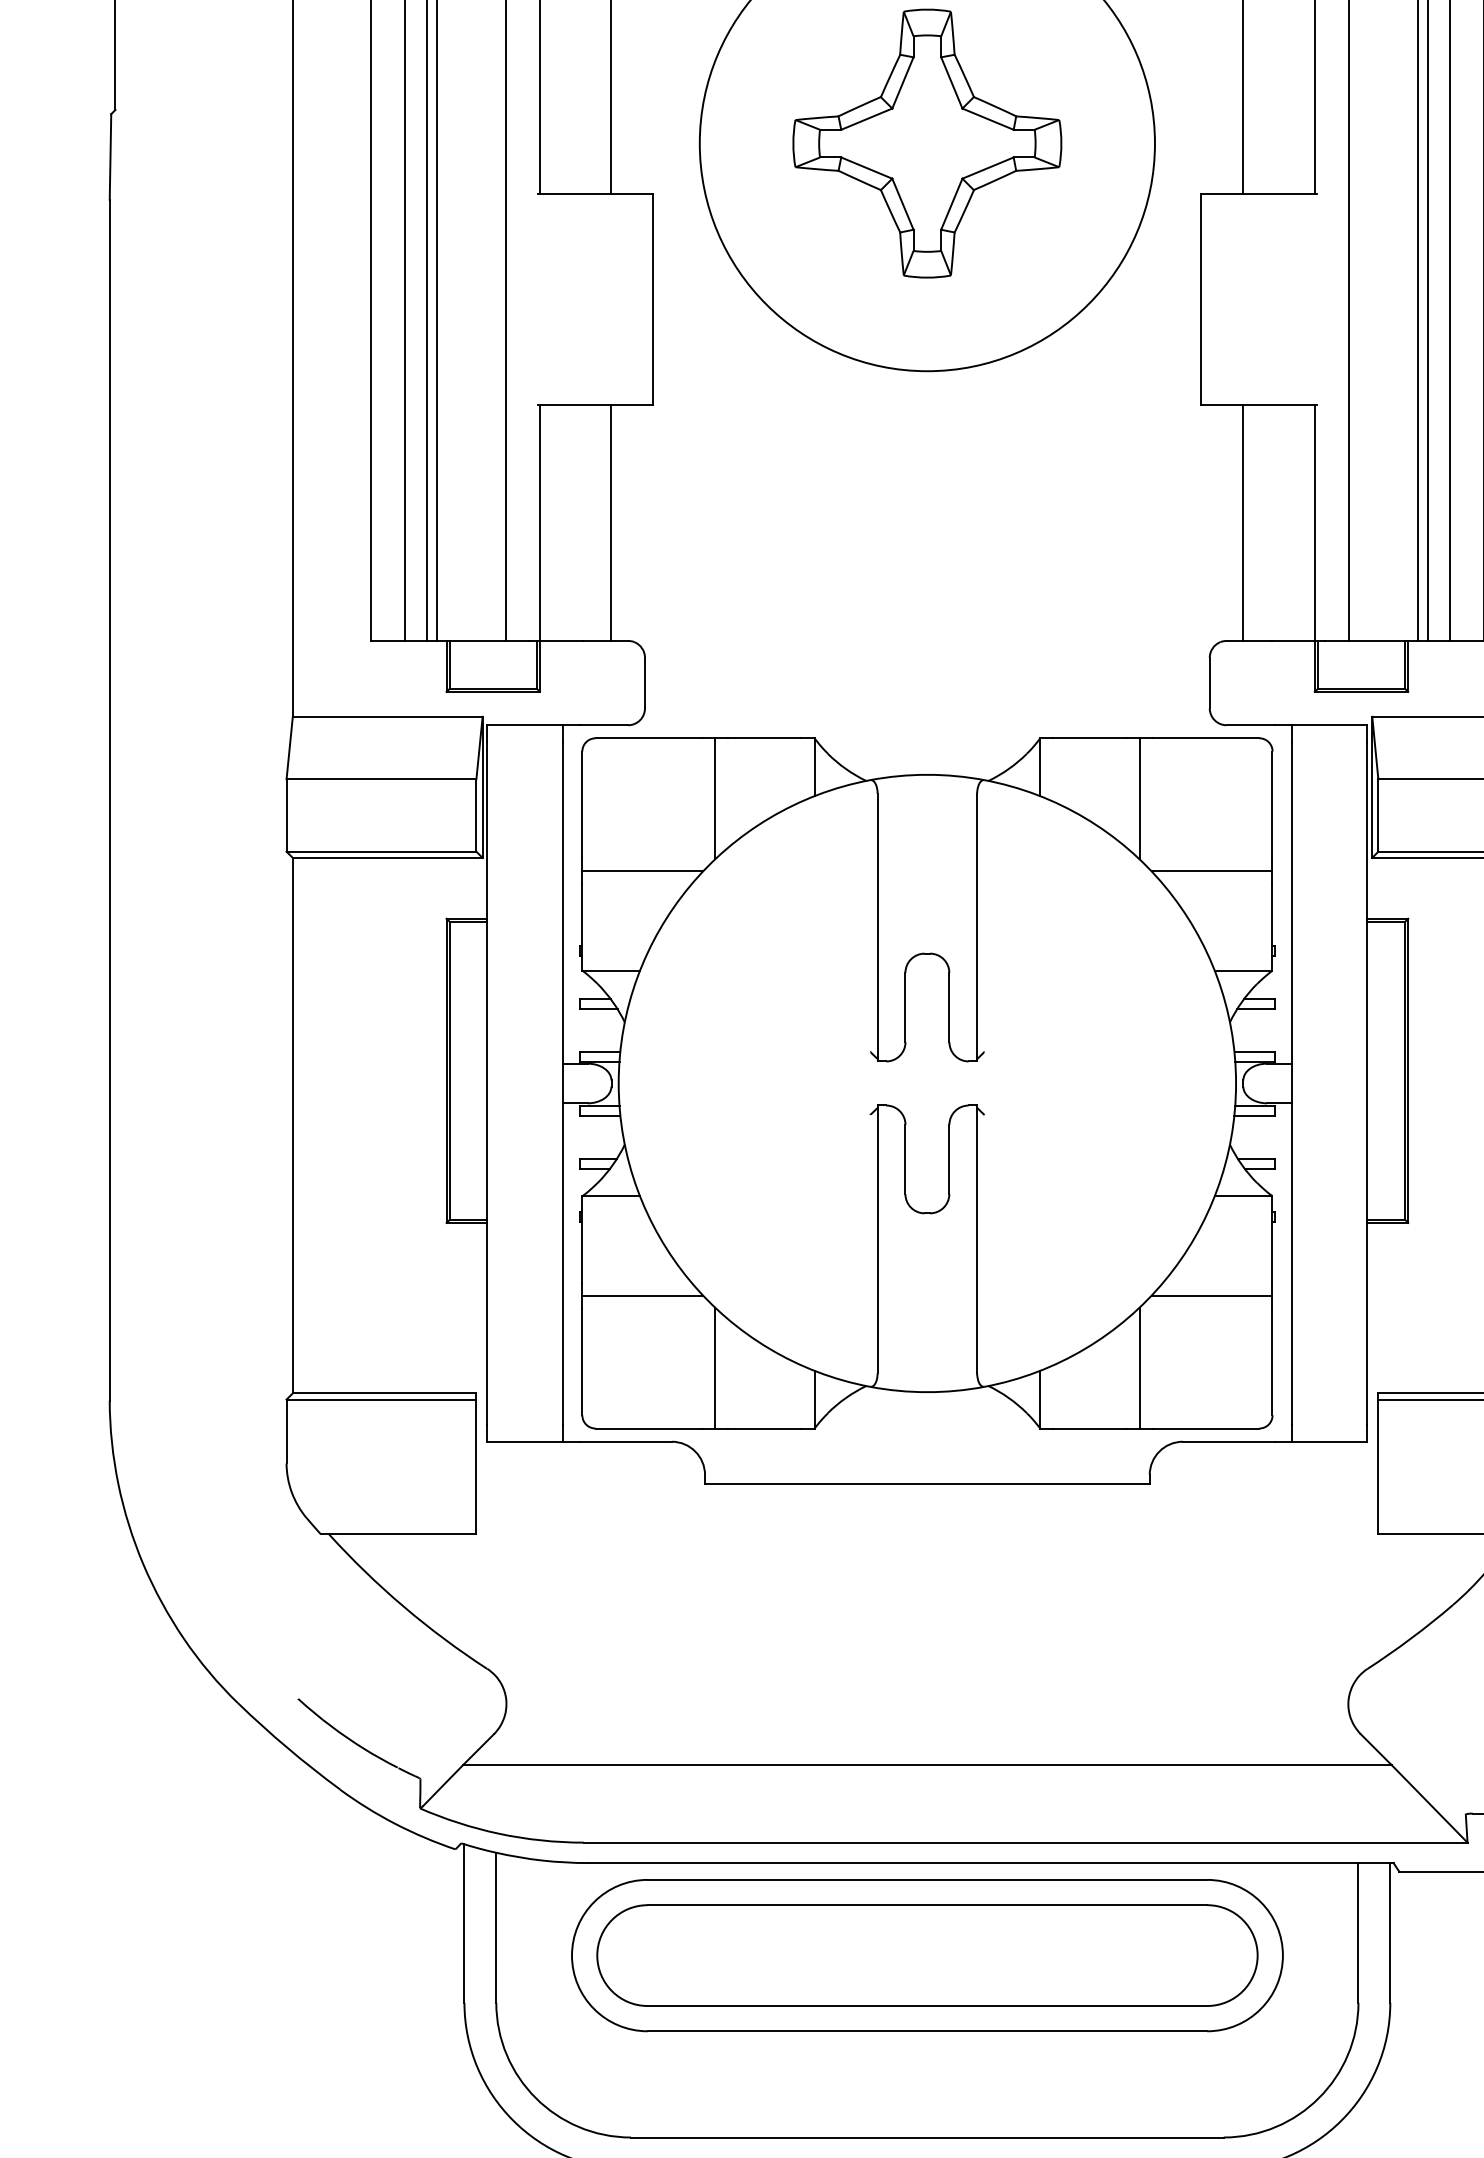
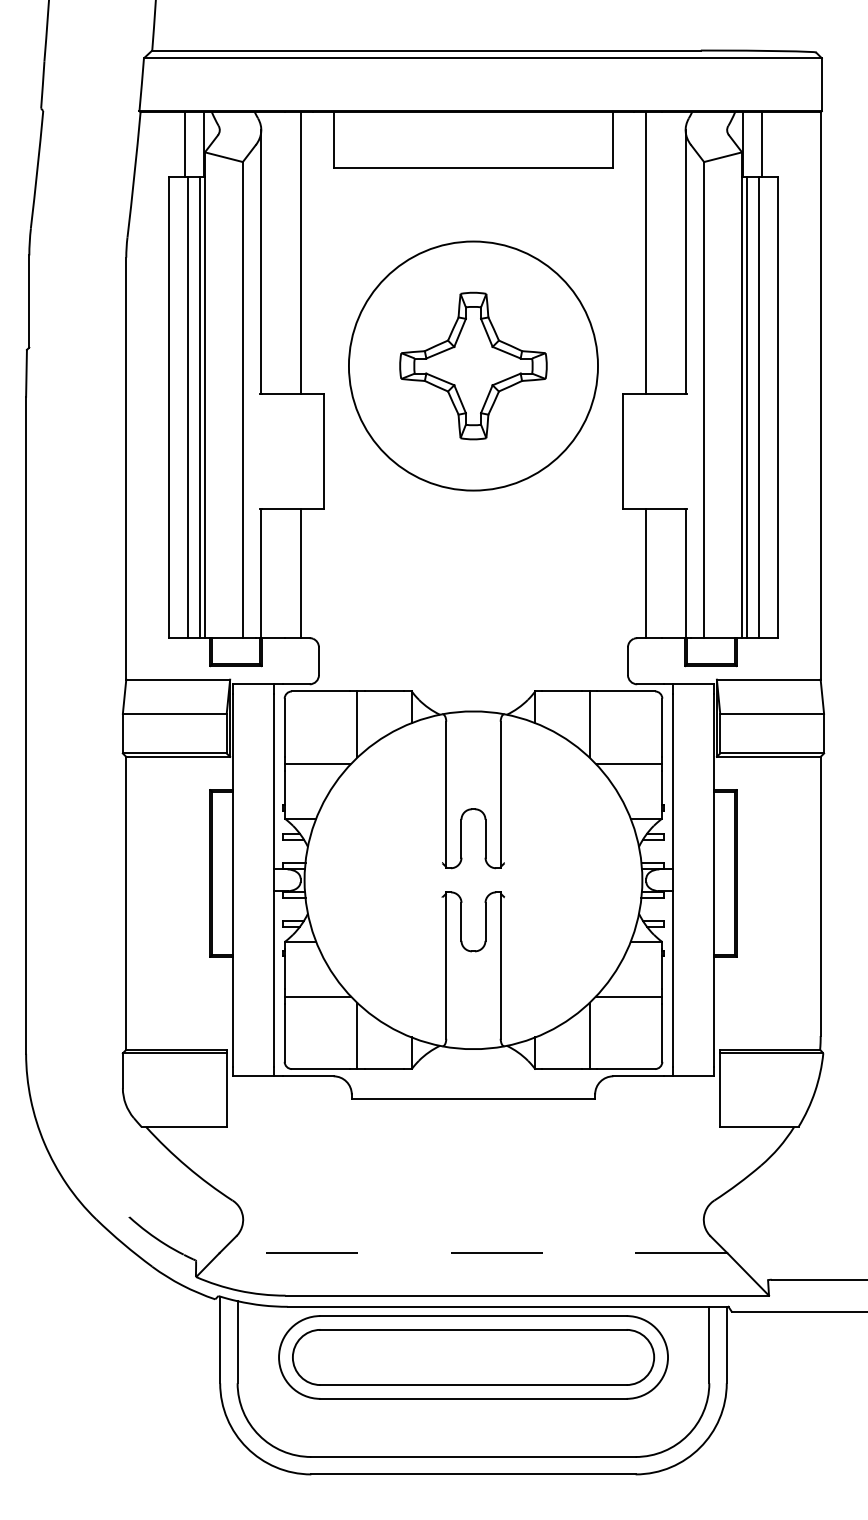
line: (927, 1765) -> (473, 1253), solid -> dashed

